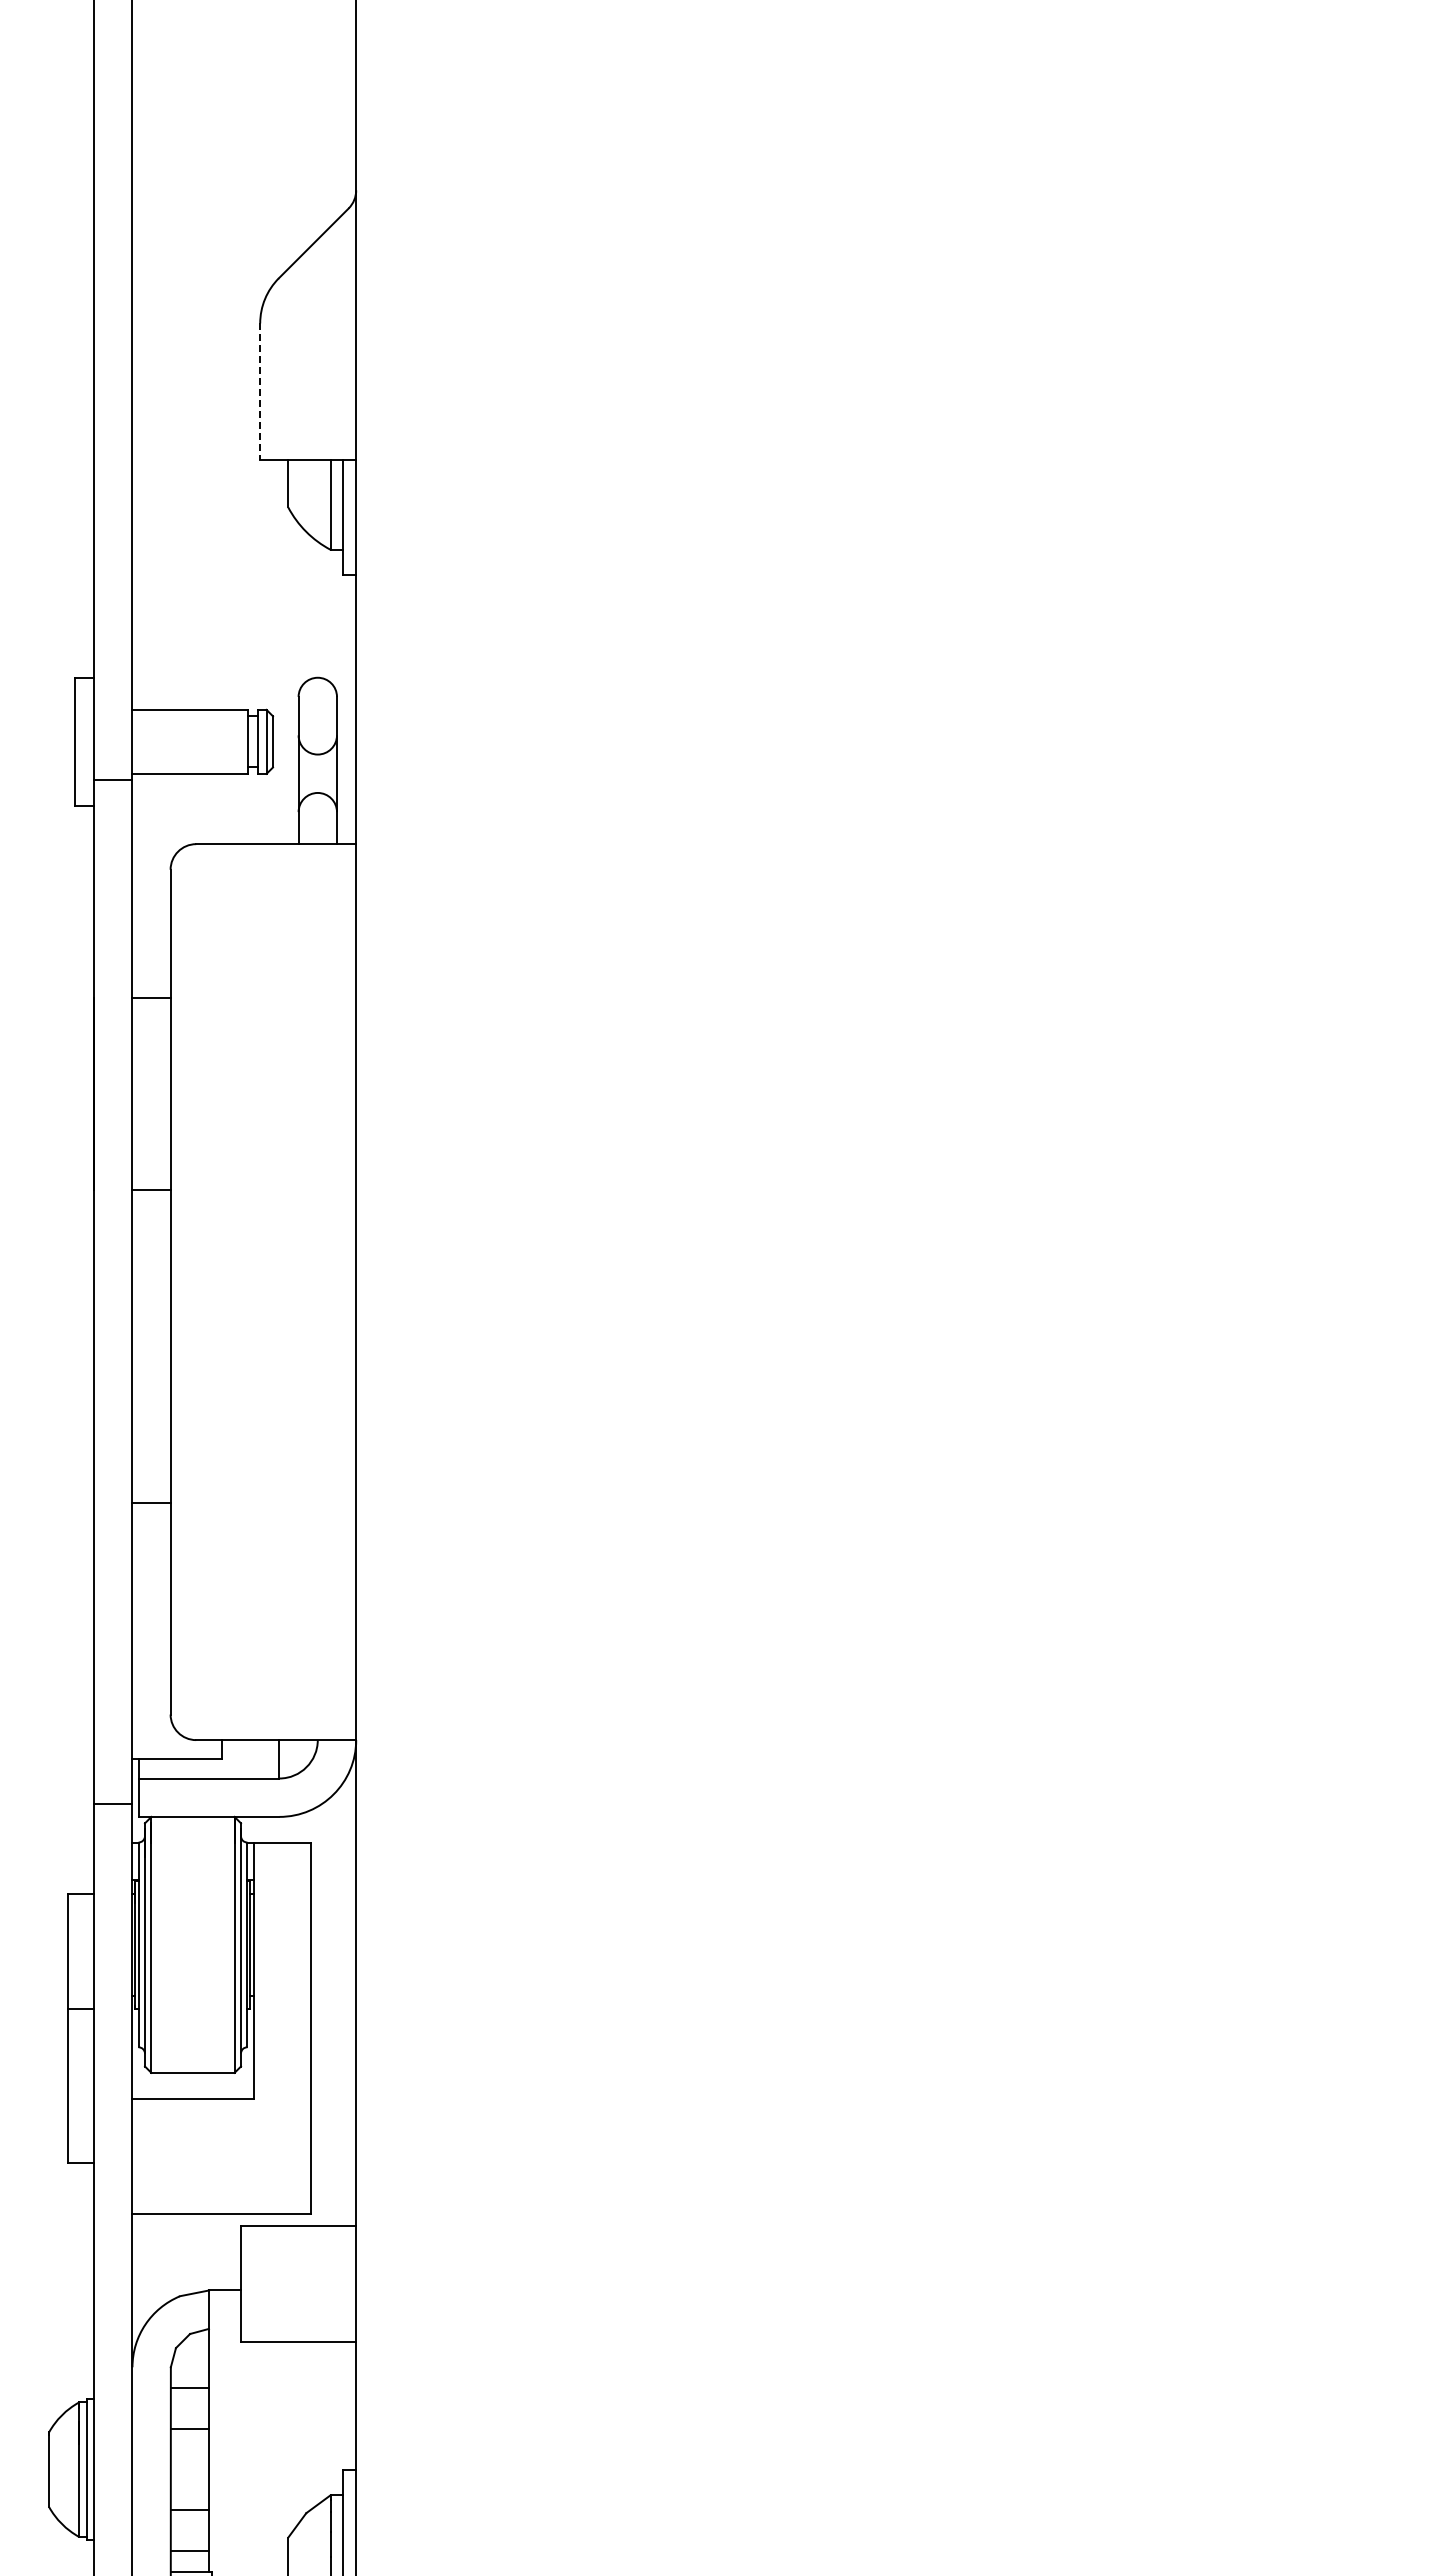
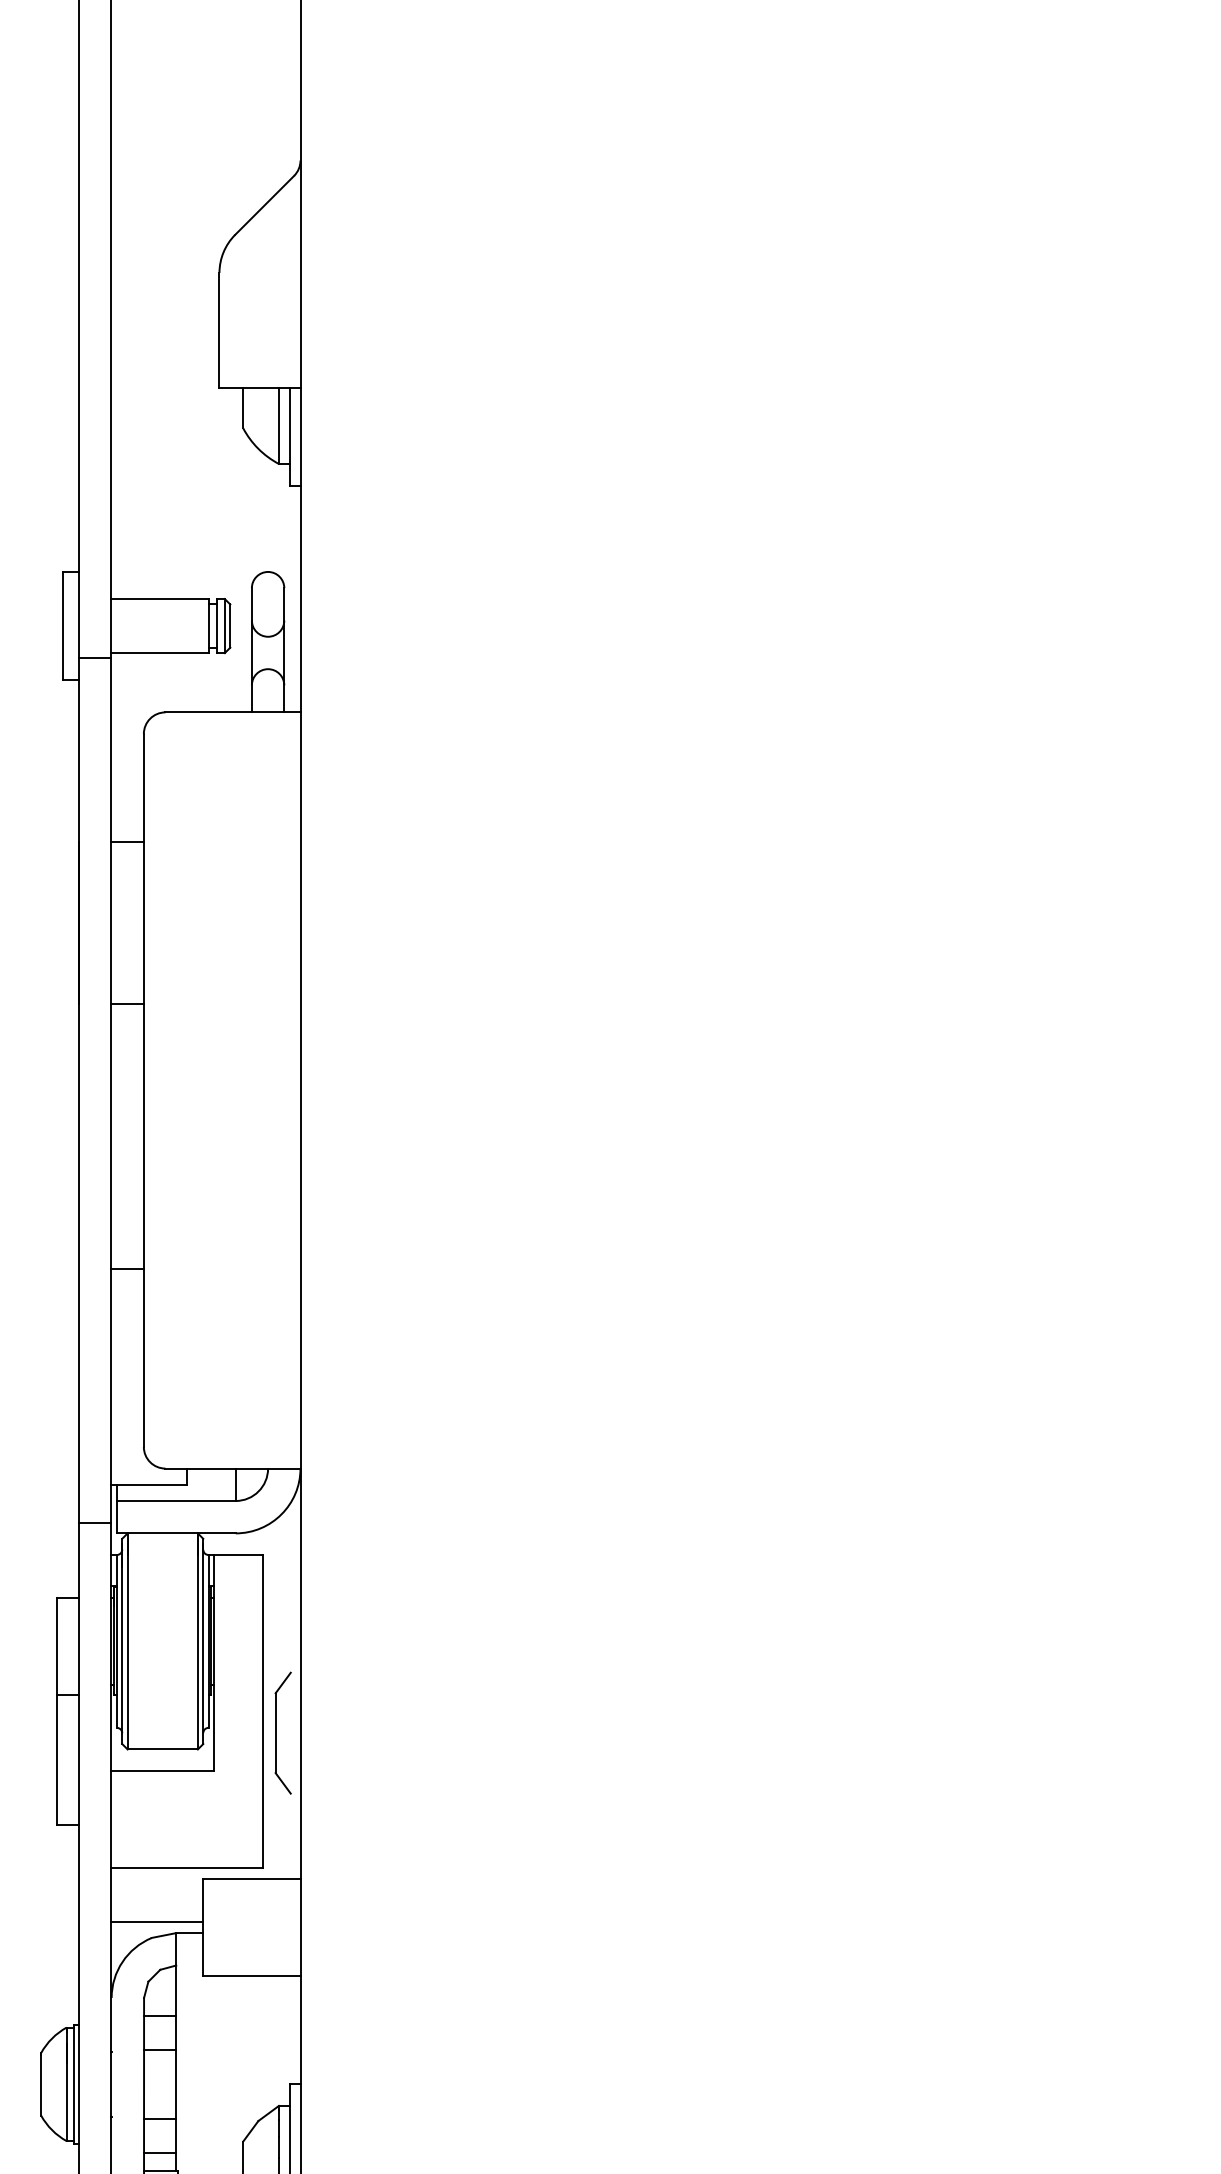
line: (260, 392) -> (219, 331), dashed -> solid
part: (327, 2053) -> (276, 1733), added
line: (186, 2277) -> (157, 1922), added

